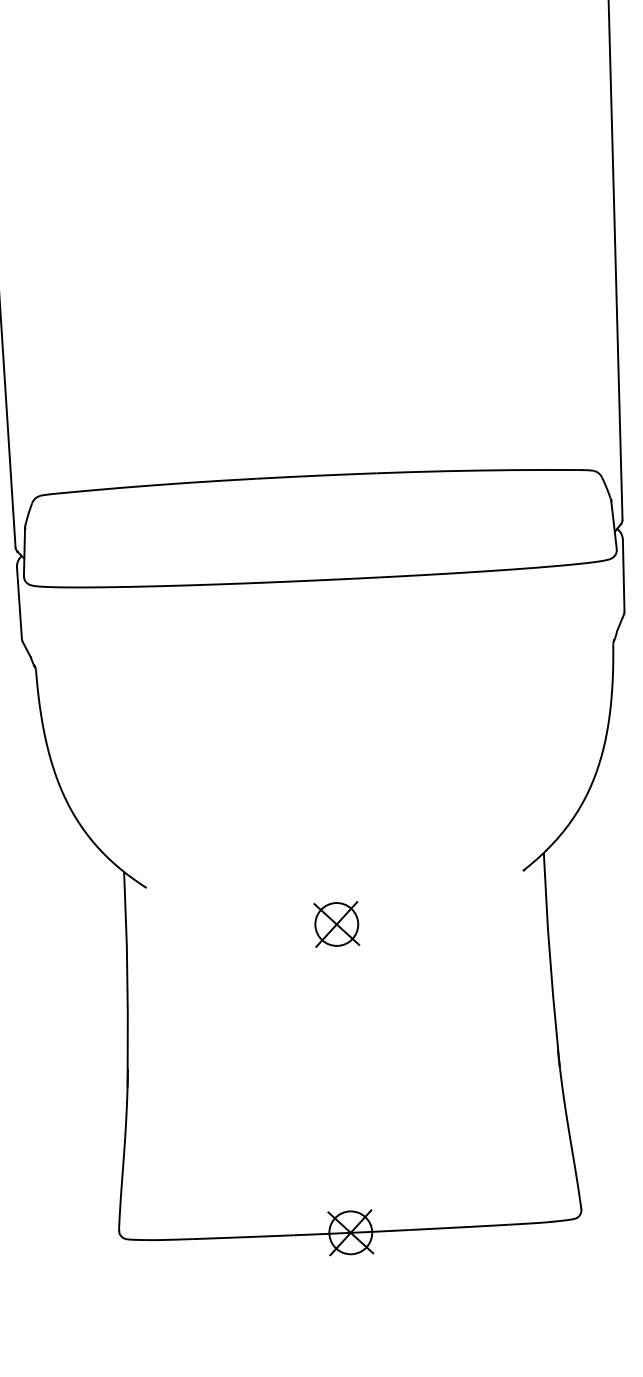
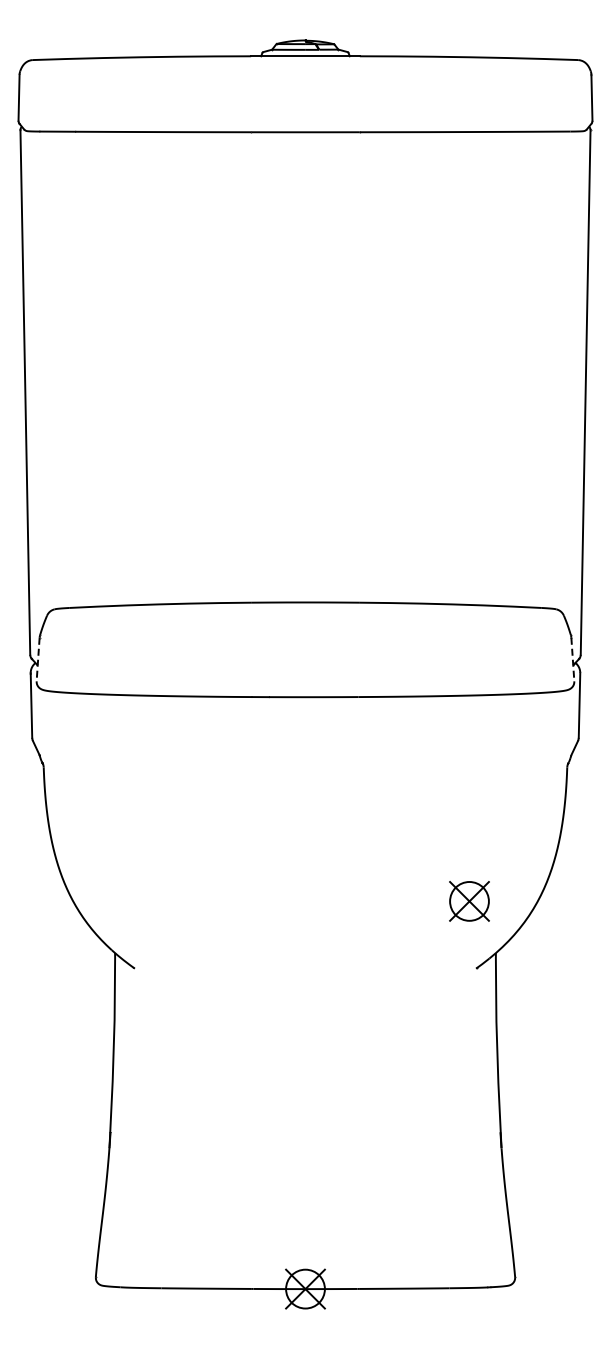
line: (613, 525) -> (572, 659), solid -> dashed
line: (24, 552) -> (38, 659), solid -> dashed
part: (336, 924) -> (469, 901), moved

